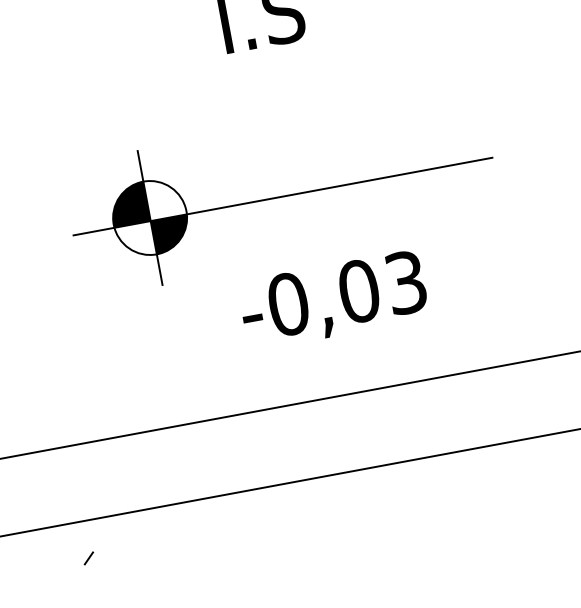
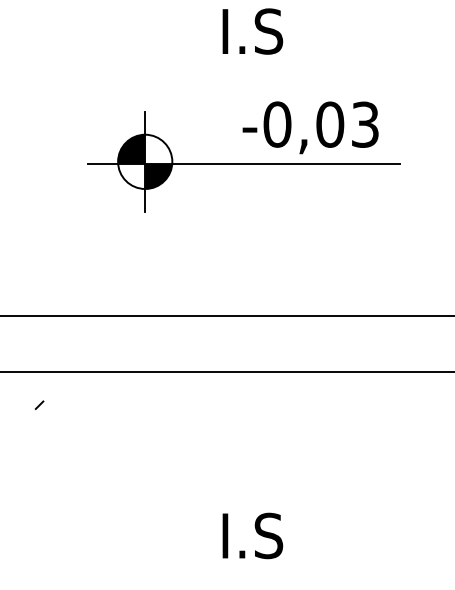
text: (333, 299) -> (310, 127), moved
line: (88, 557) -> (39, 404), moved

